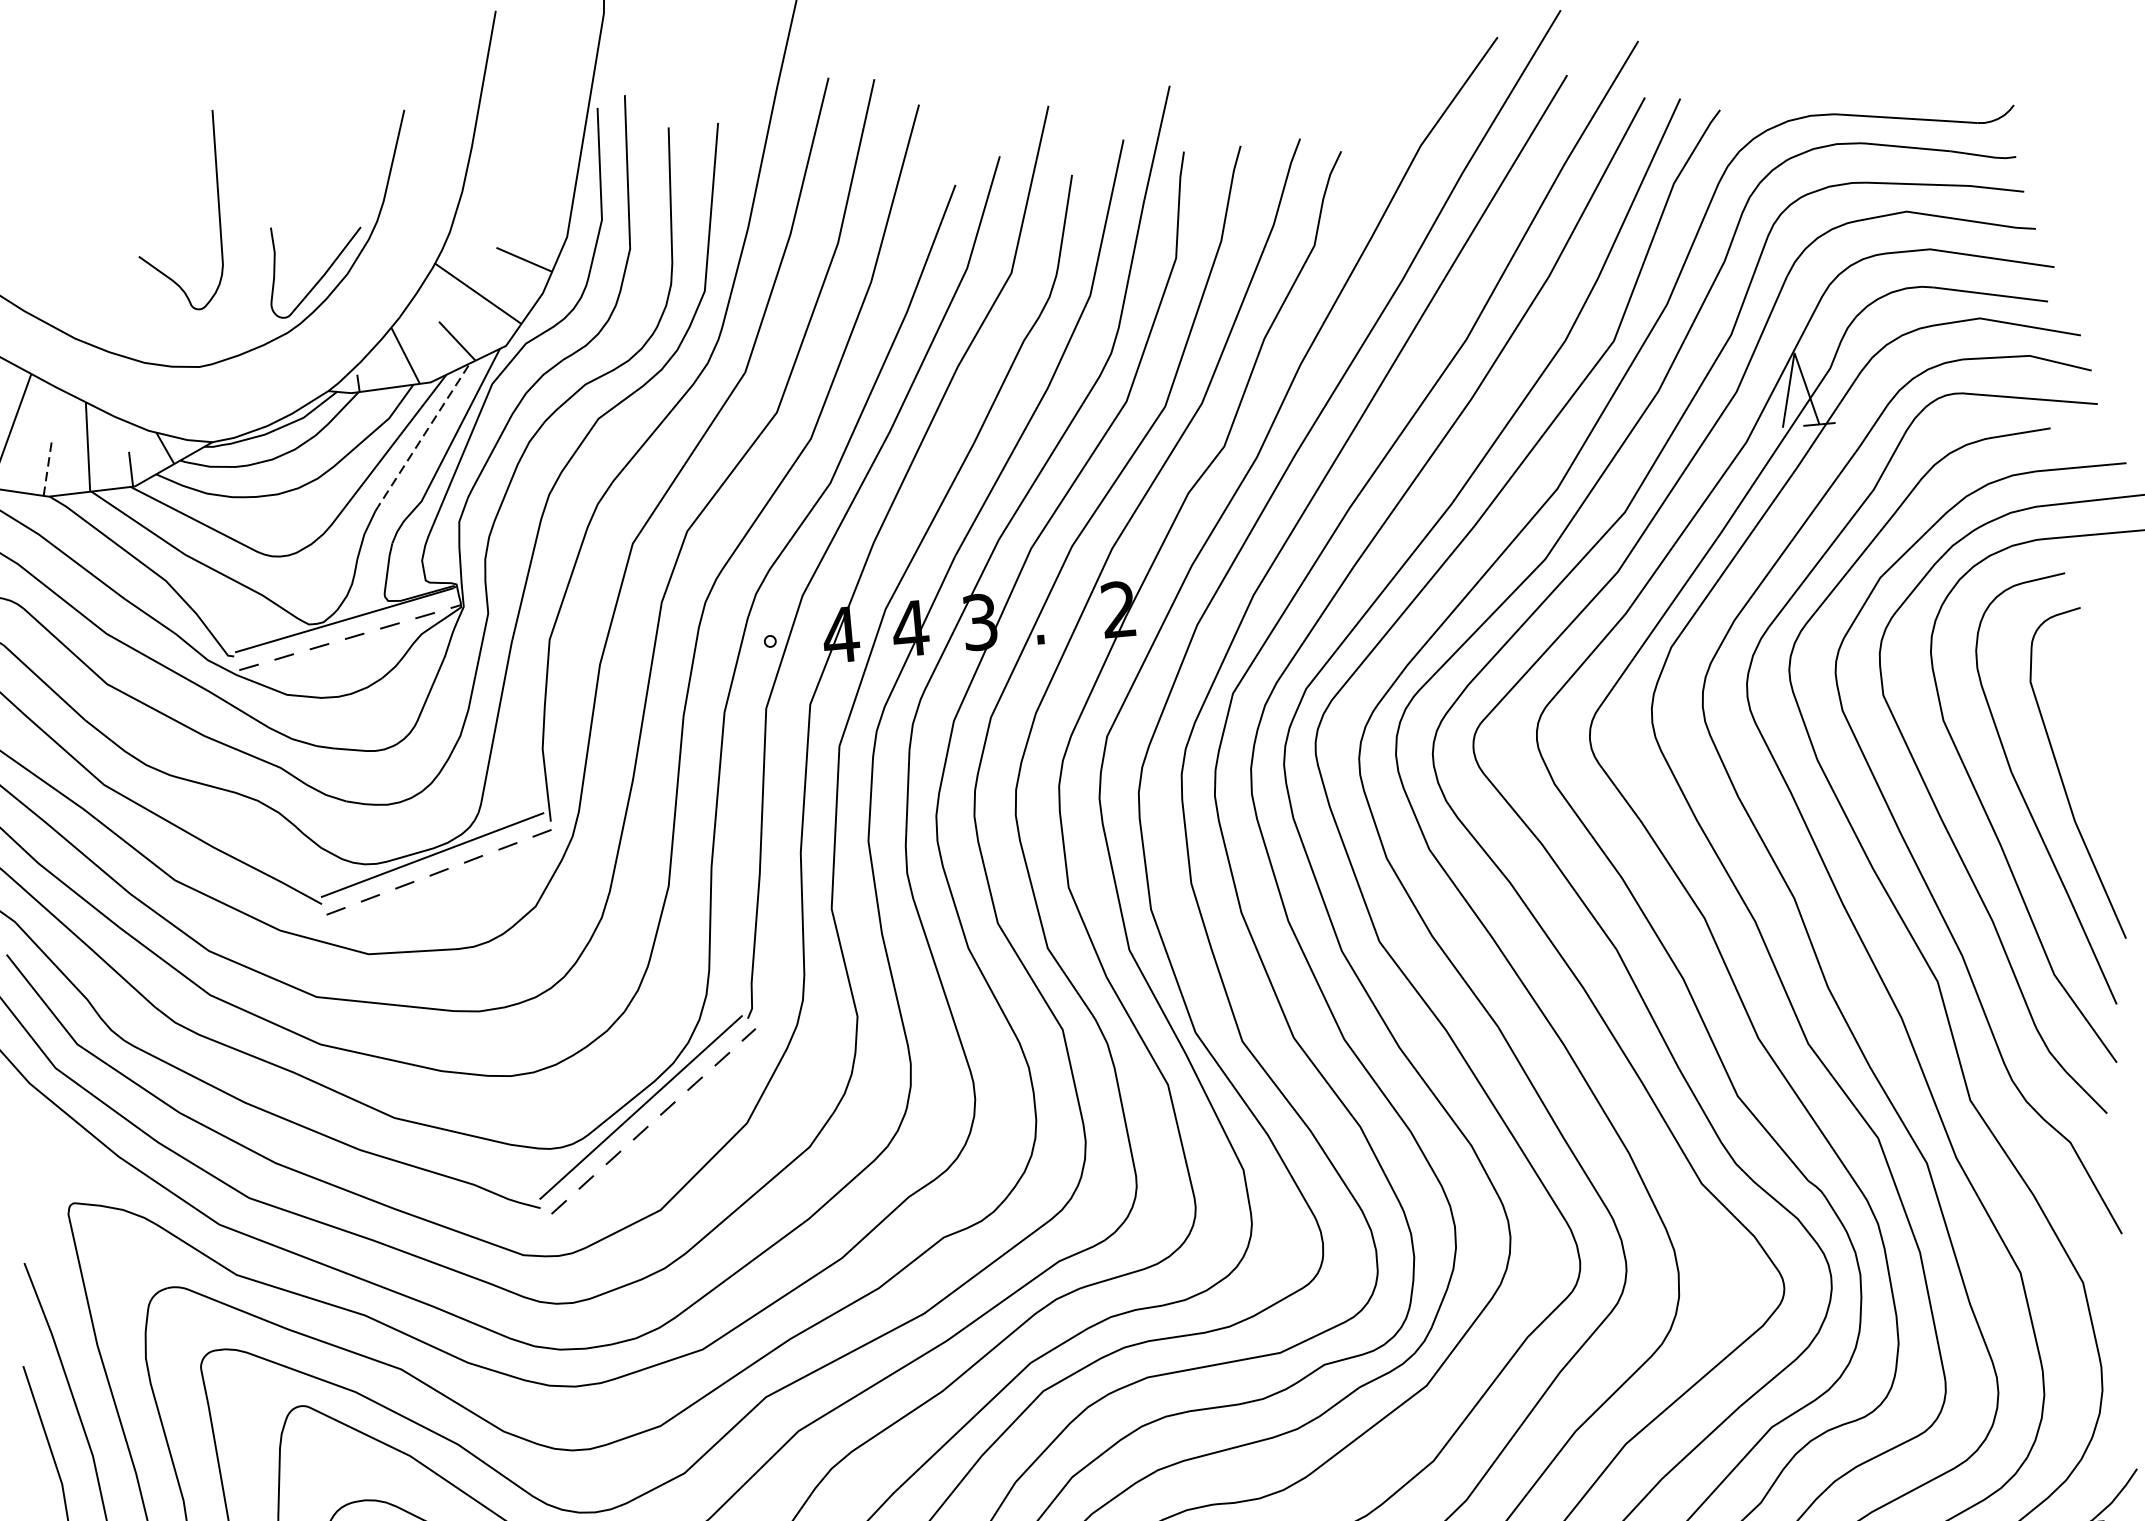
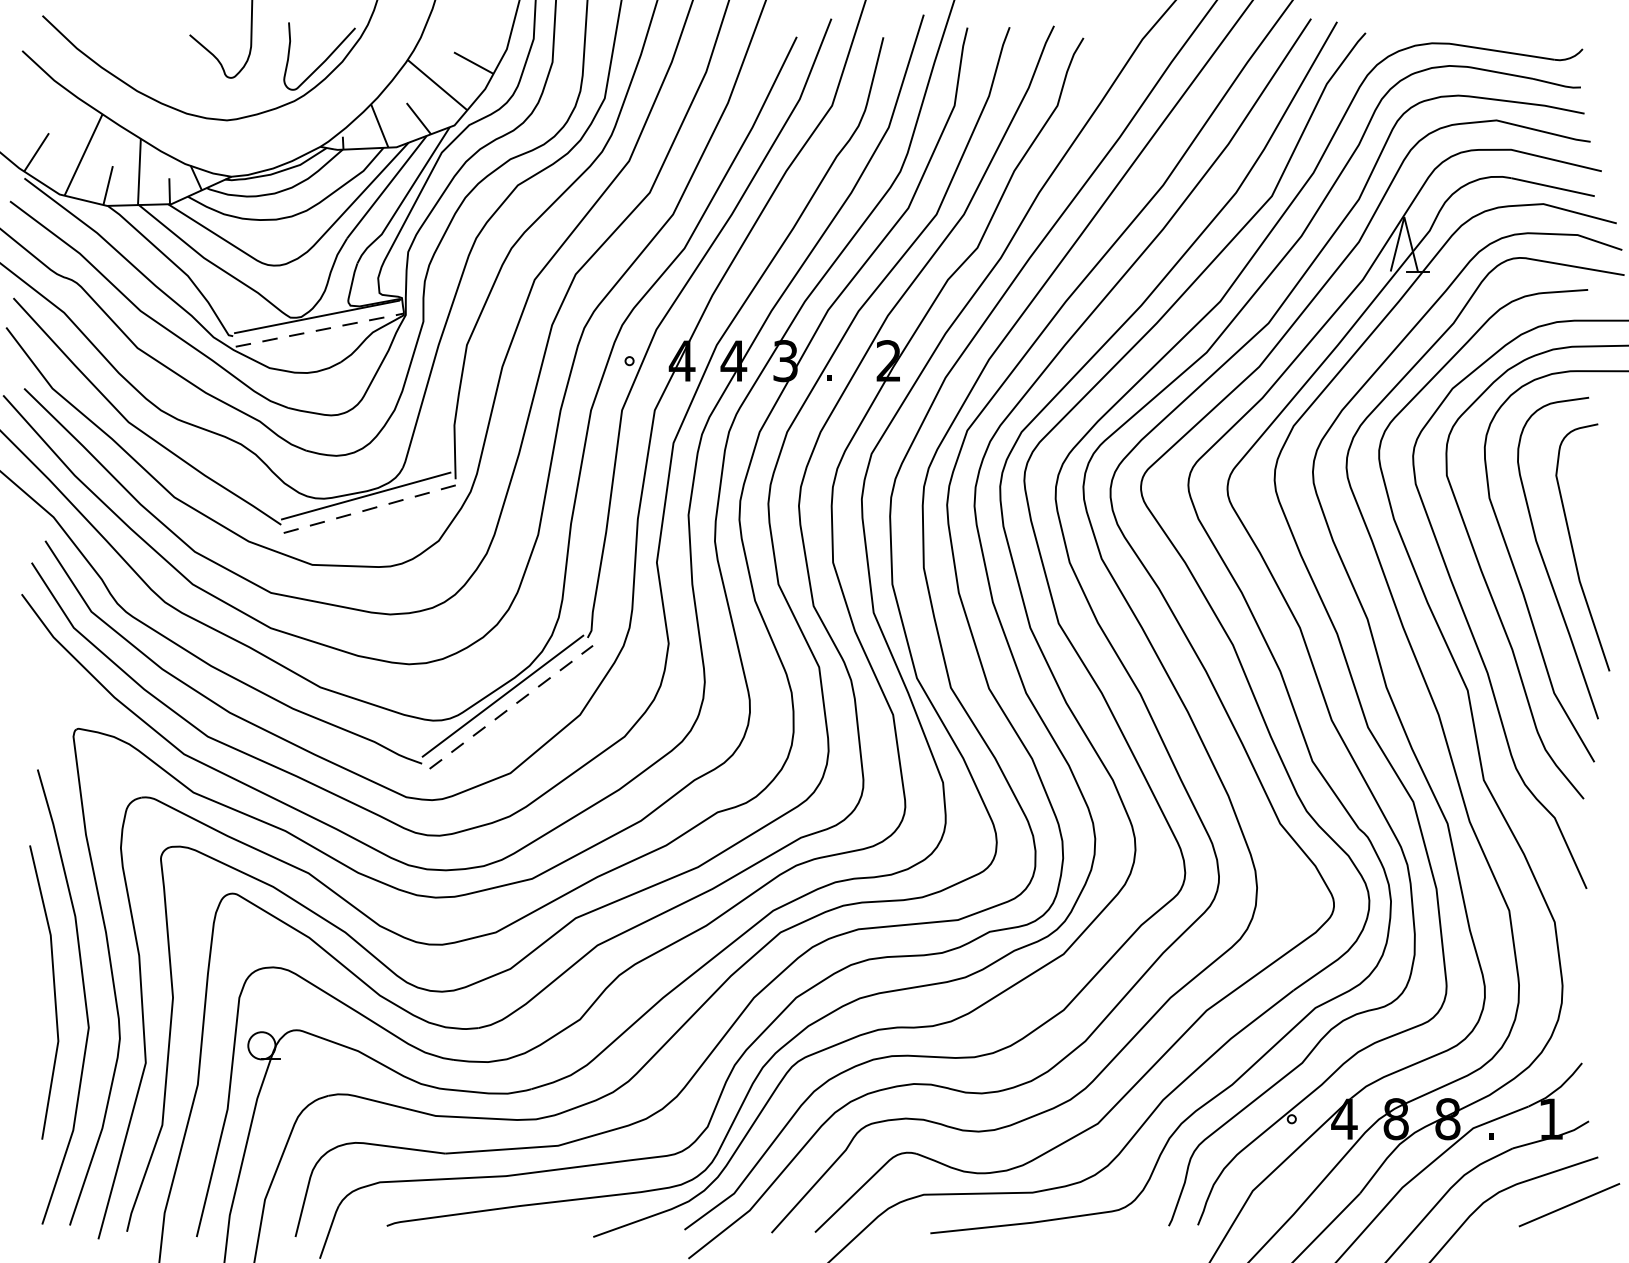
line: (422, 437) -> (386, 187), dashed -> solid
line: (48, 469) -> (108, 185), dashed -> solid

